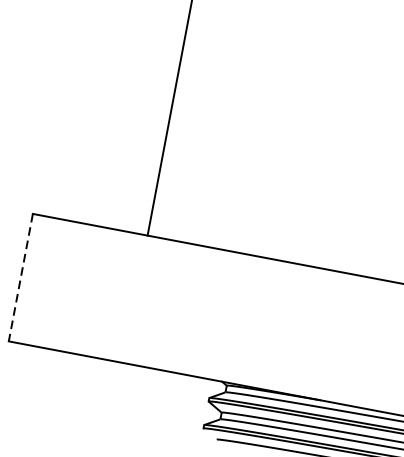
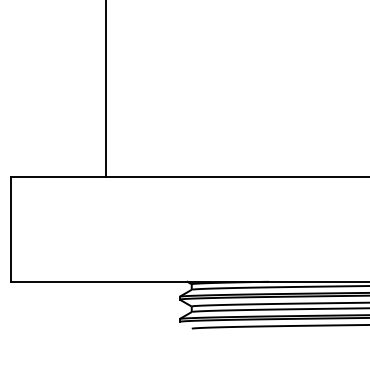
line: (20, 278) -> (11, 229), dashed -> solid

